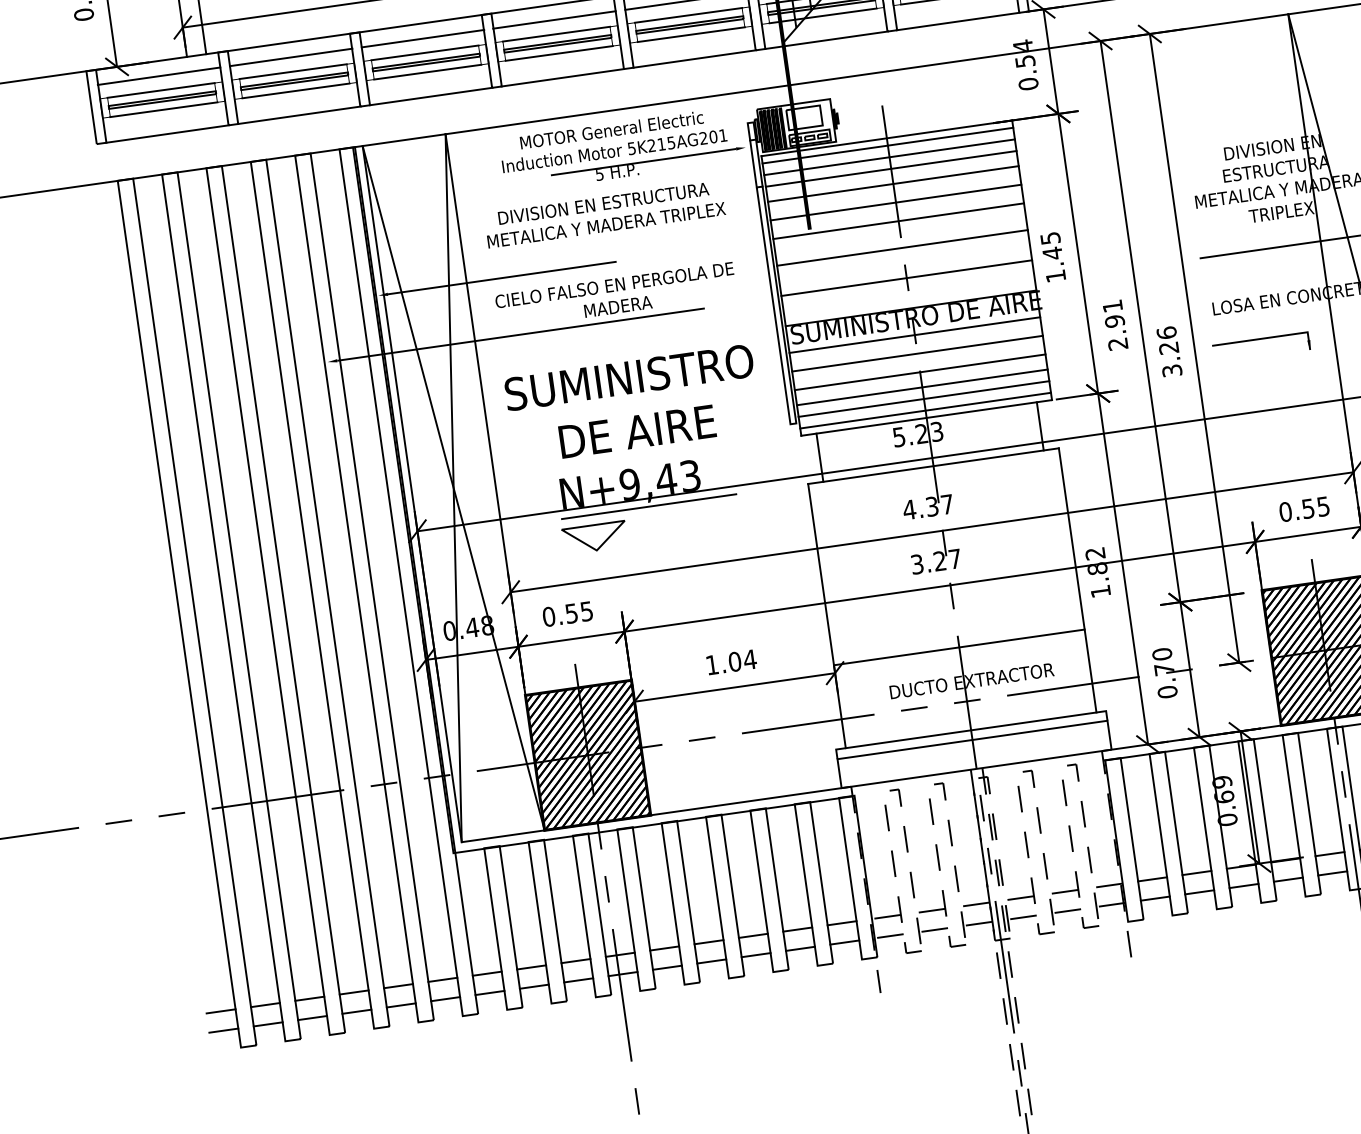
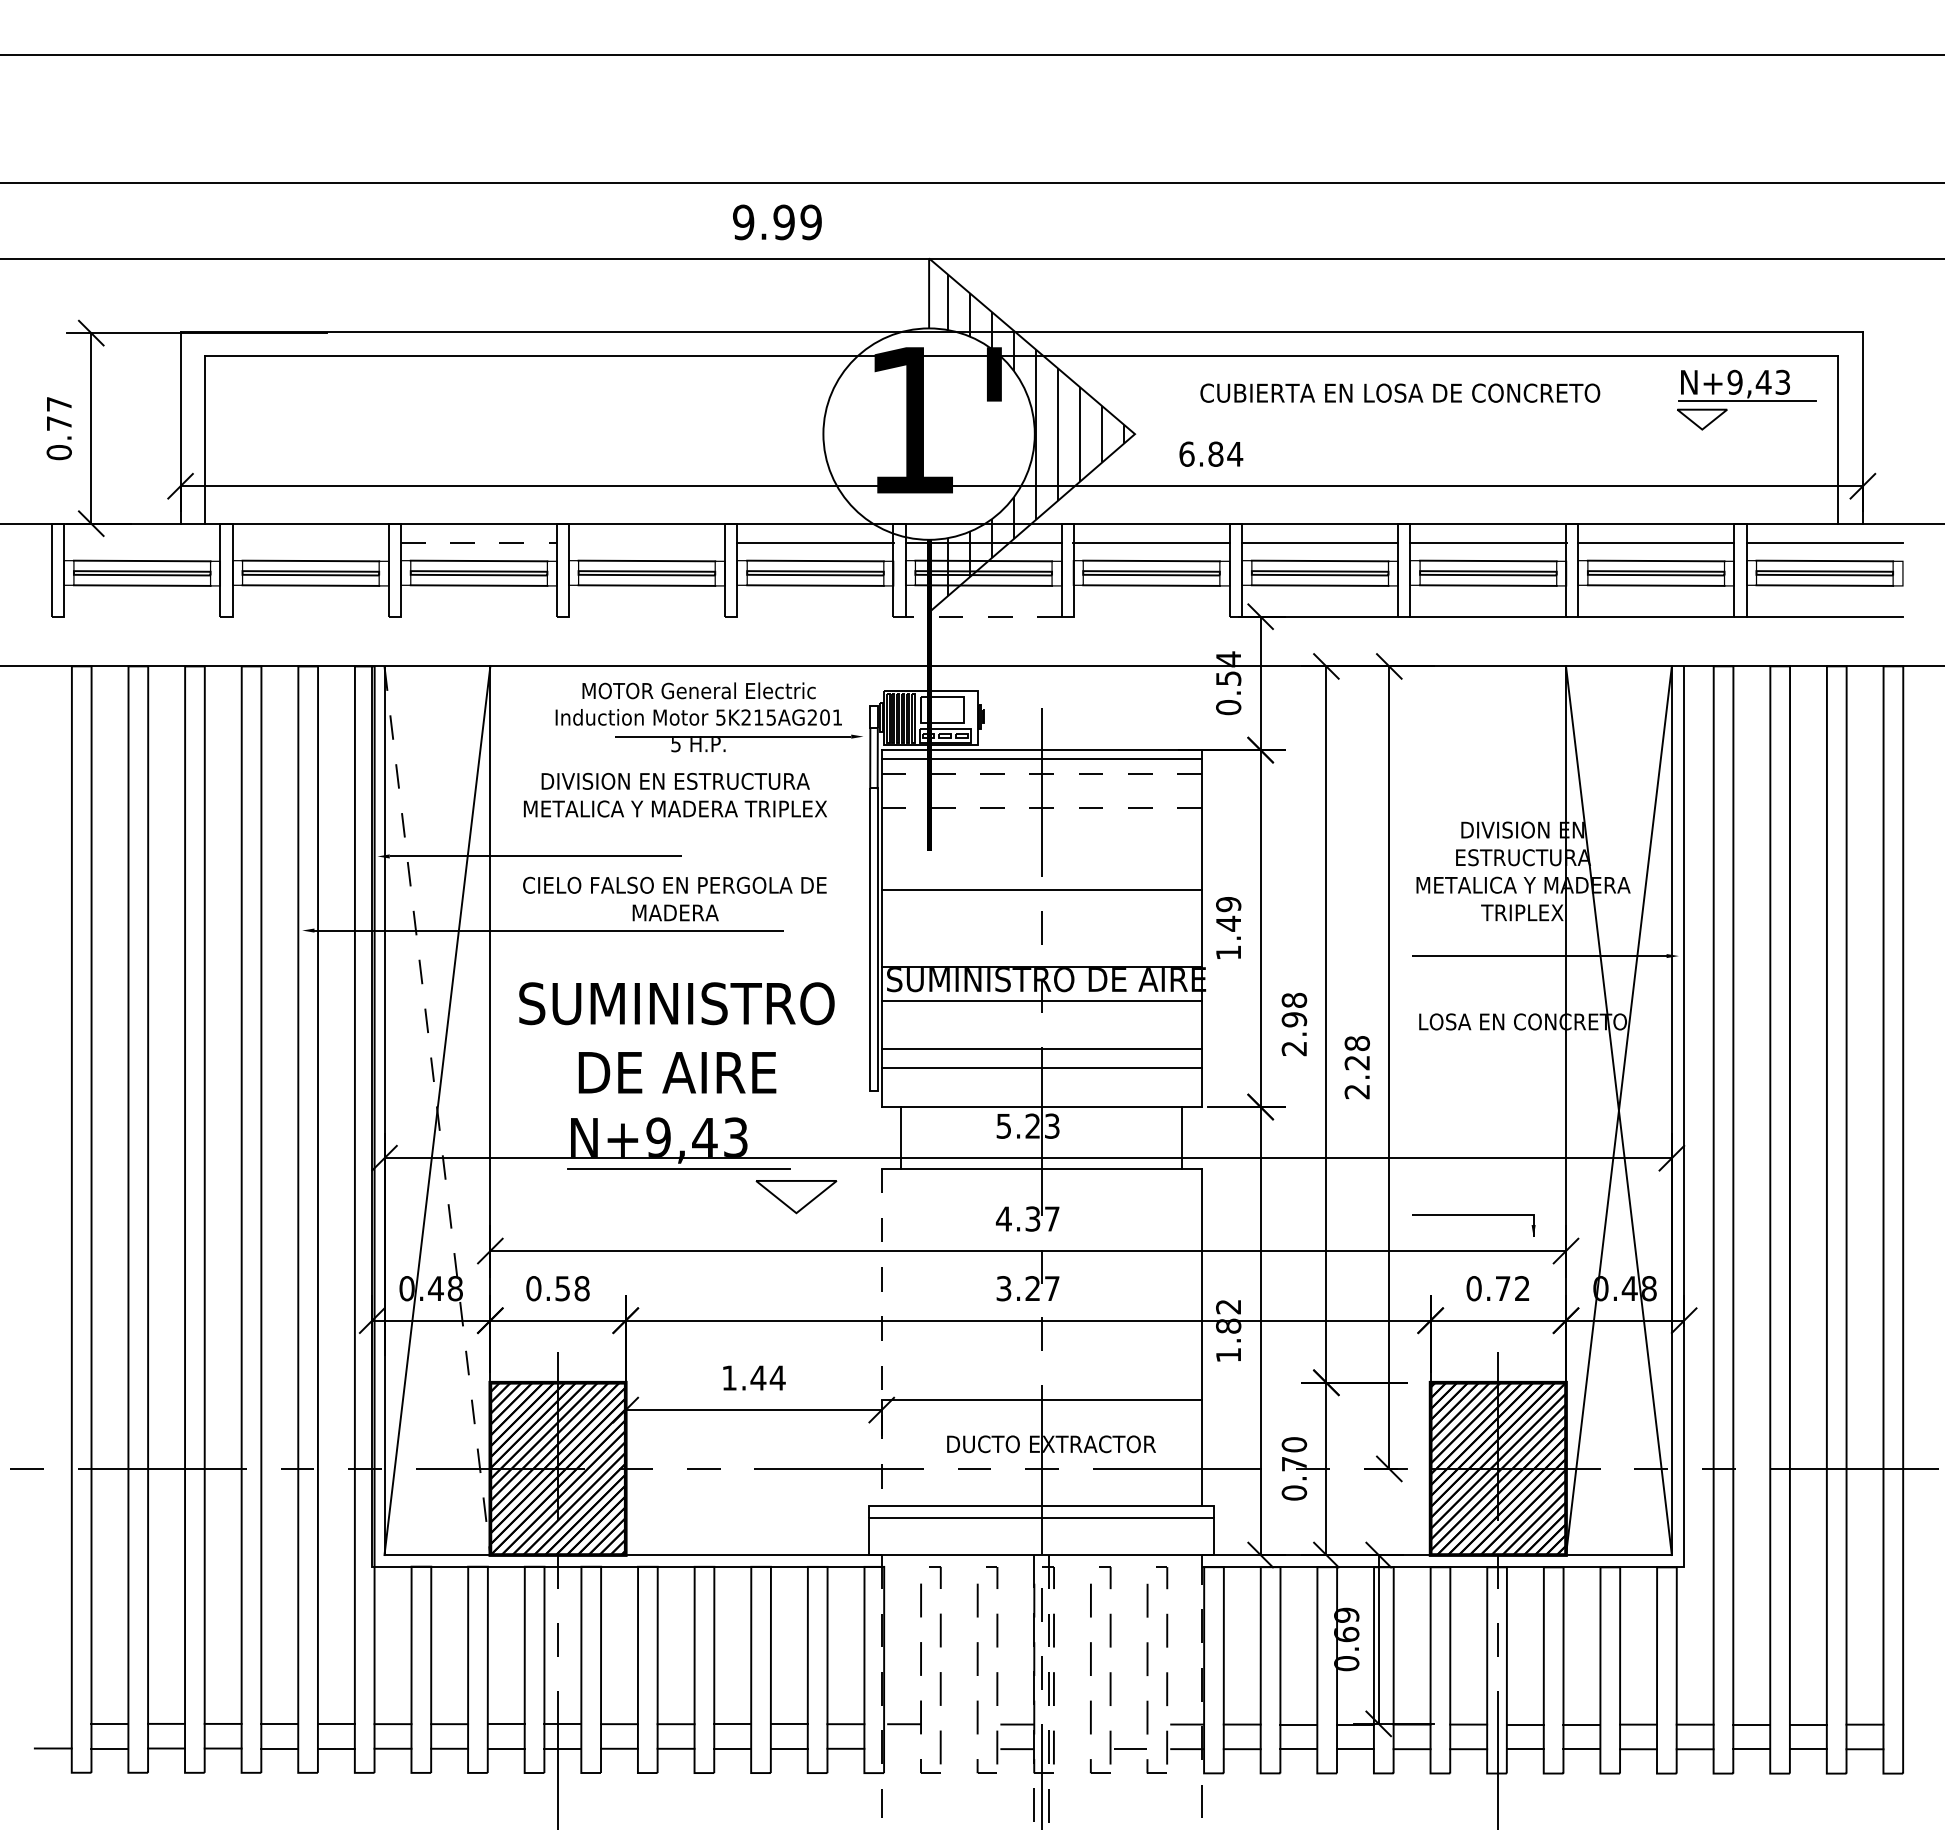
line: (554, 19) -> (646, 542), removed
line: (957, 21) -> (1151, 616), removed
line: (423, 38) -> (479, 542), solid -> dashed
line: (826, 40) -> (983, 616), solid -> dashed
line: (290, 57) -> (310, 542), removed
line: (694, 58) -> (815, 616), removed
line: (159, 75) -> (142, 542), removed
line: (562, 77) -> (646, 616), removed
line: (430, 96) -> (478, 616), removed
line: (299, 115) -> (310, 616), removed
line: (167, 133) -> (142, 616), removed
line: (889, 157) -> (1041, 774), solid -> dashed
line: (891, 169) -> (1041, 789), removed
line: (893, 184) -> (1041, 808), solid -> dashed
line: (895, 202) -> (1041, 832), removed
line: (898, 220) -> (1041, 855), removed
text: (1050, 238) -> (1228, 904), 1.45 -> 1.49
line: (906, 278) -> (1041, 928), removed
text: (1112, 305) -> (1294, 999), 2.91 -> 2.98
part: (1260, 339) -> (1473, 1215), moved
text: (1168, 351) -> (1356, 1067), 3.26 -> 2.28
line: (917, 354) -> (1041, 1025), removed
line: (923, 398) -> (1041, 1082), removed
line: (925, 410) -> (1041, 1097), removed
line: (453, 488) -> (437, 1111), solid -> dashed
text: (1315, 507) -> (1512, 1288), 0.55 -> 0.72
part: (595, 538) -> (796, 1197), moved
text: (586, 611) -> (581, 1288), 0.55 -> 0.58
line: (826, 616) -> (881, 1337), solid -> dashed
text: (734, 661) -> (758, 1377), 1.04 -> 1.44
line: (1063, 891) -> (1128, 1724), removed
line: (1018, 898) -> (1071, 1724), removed
line: (930, 910) -> (958, 1724), removed
line: (1021, 917) -> (1071, 1749), removed
line: (933, 930) -> (958, 1749), removed
line: (889, 935) -> (902, 1748), removed
line: (220, 1011) -> (52, 1723), removed

